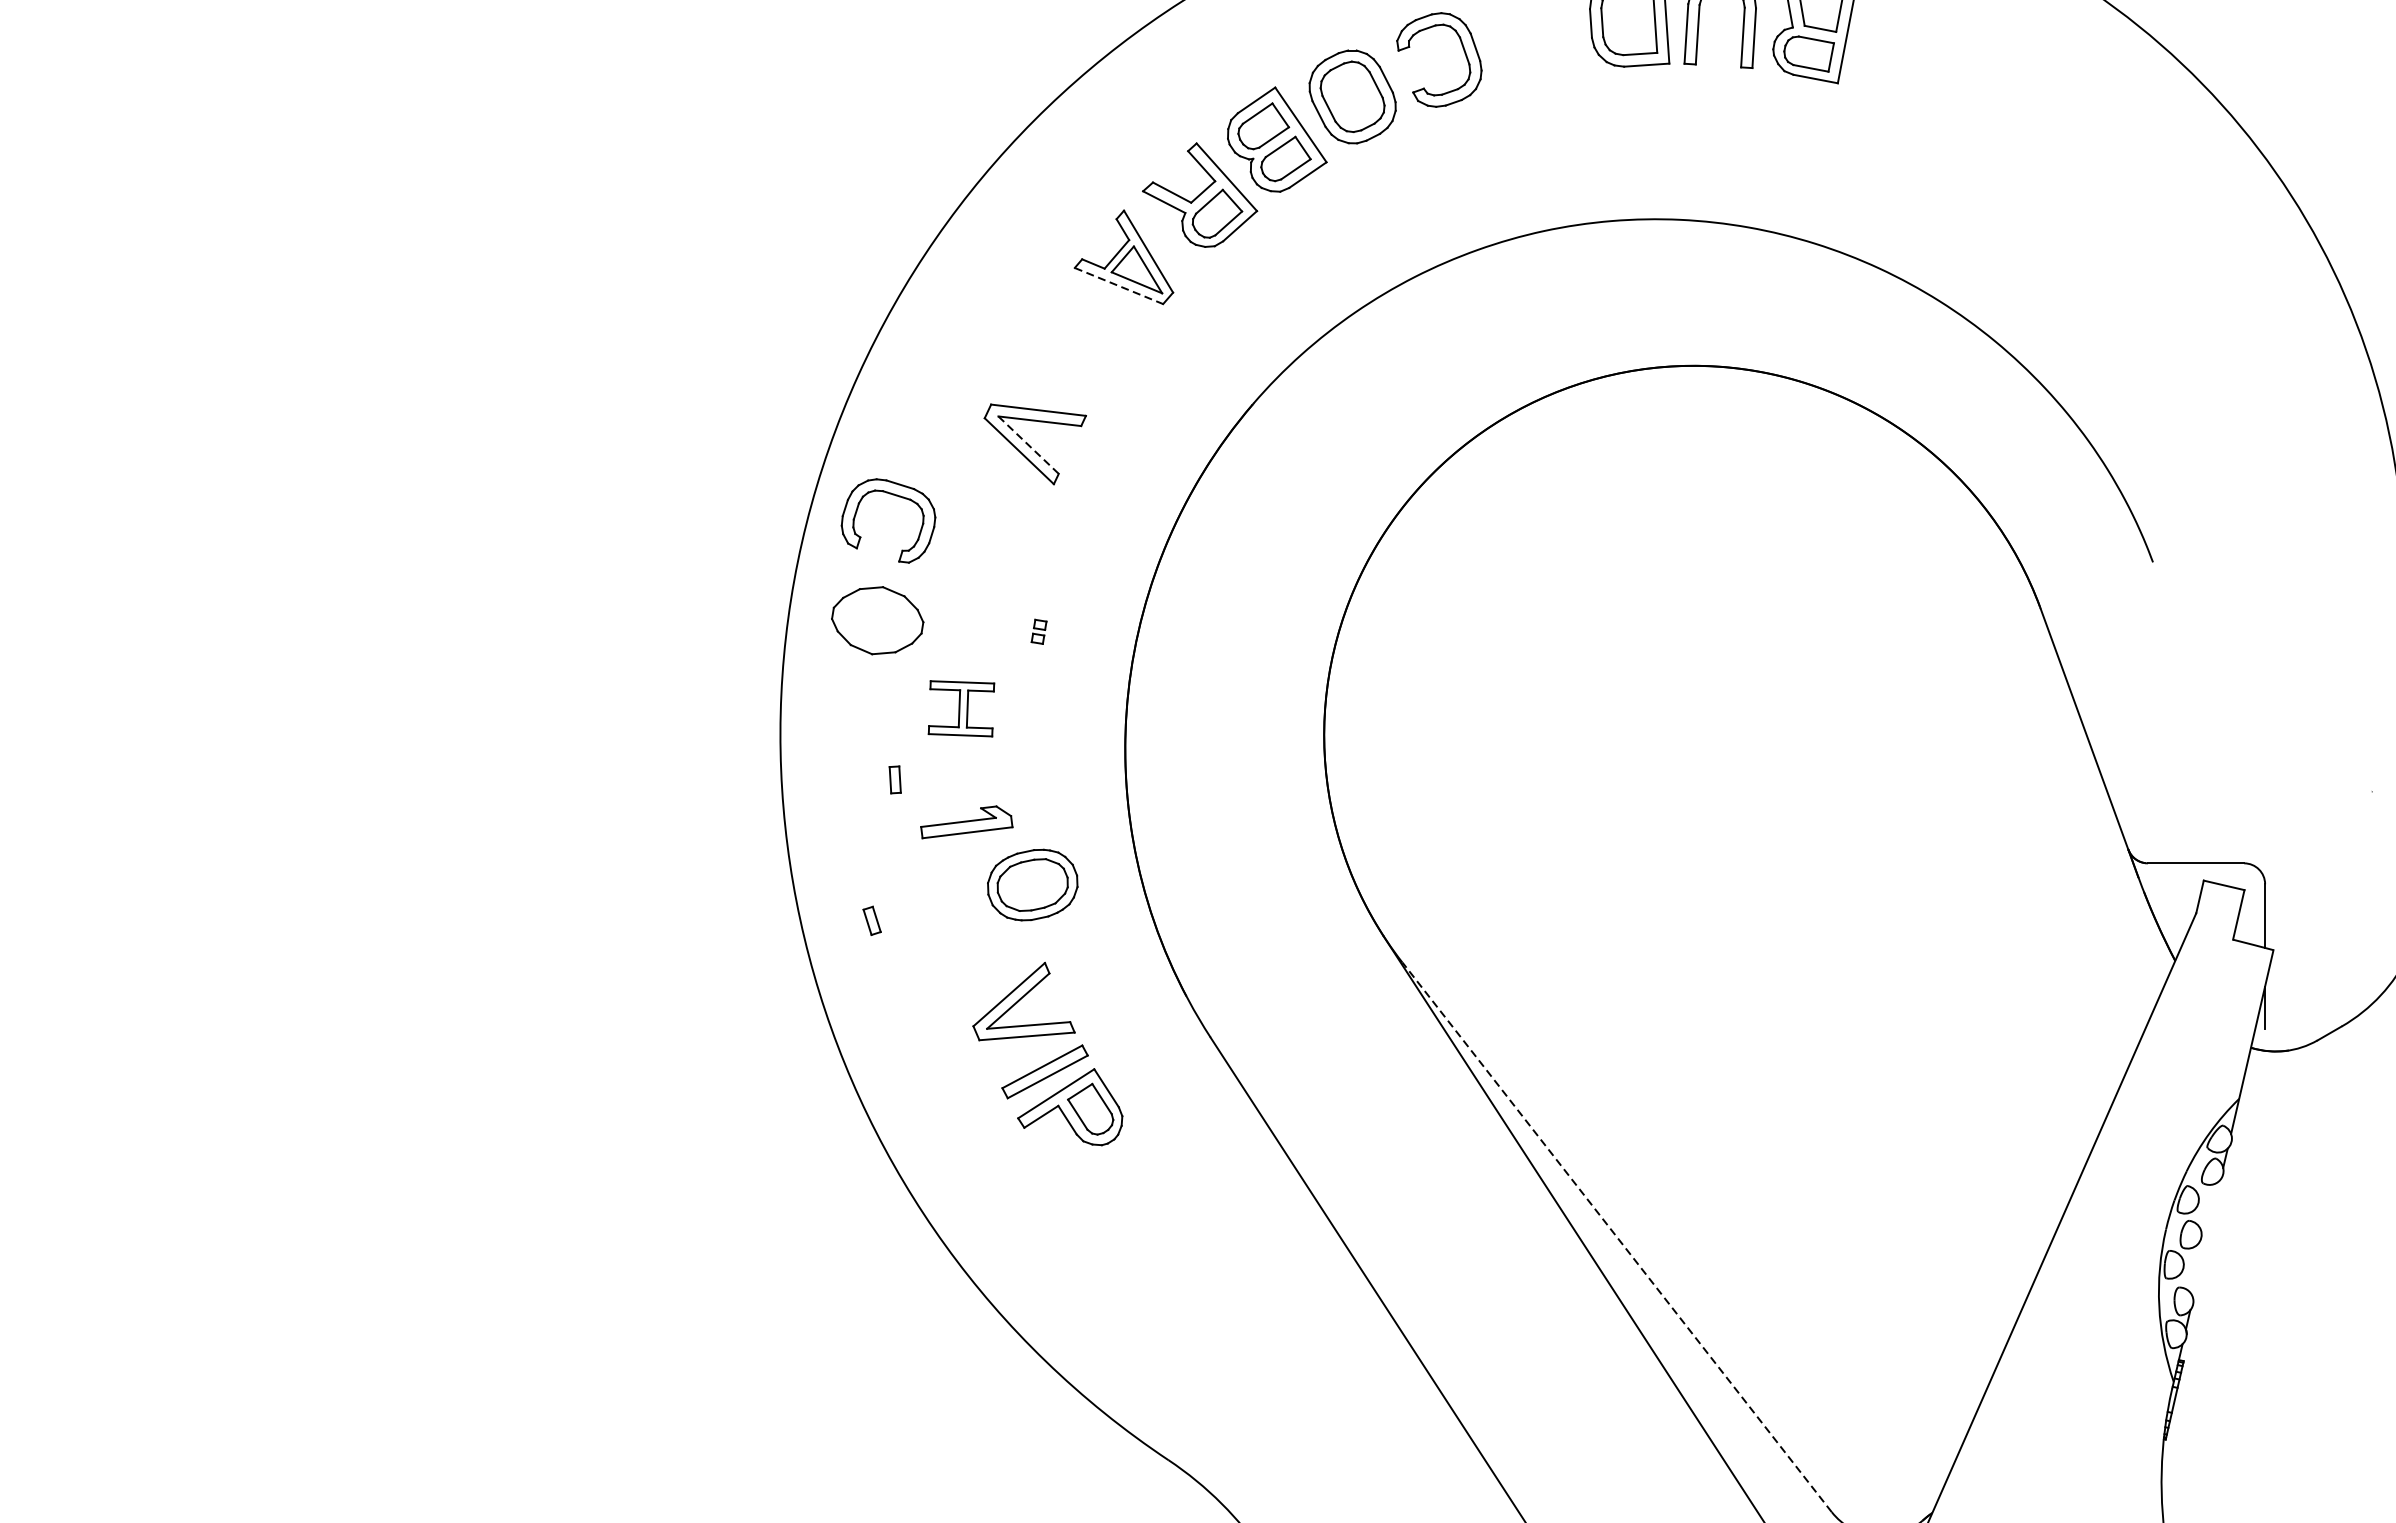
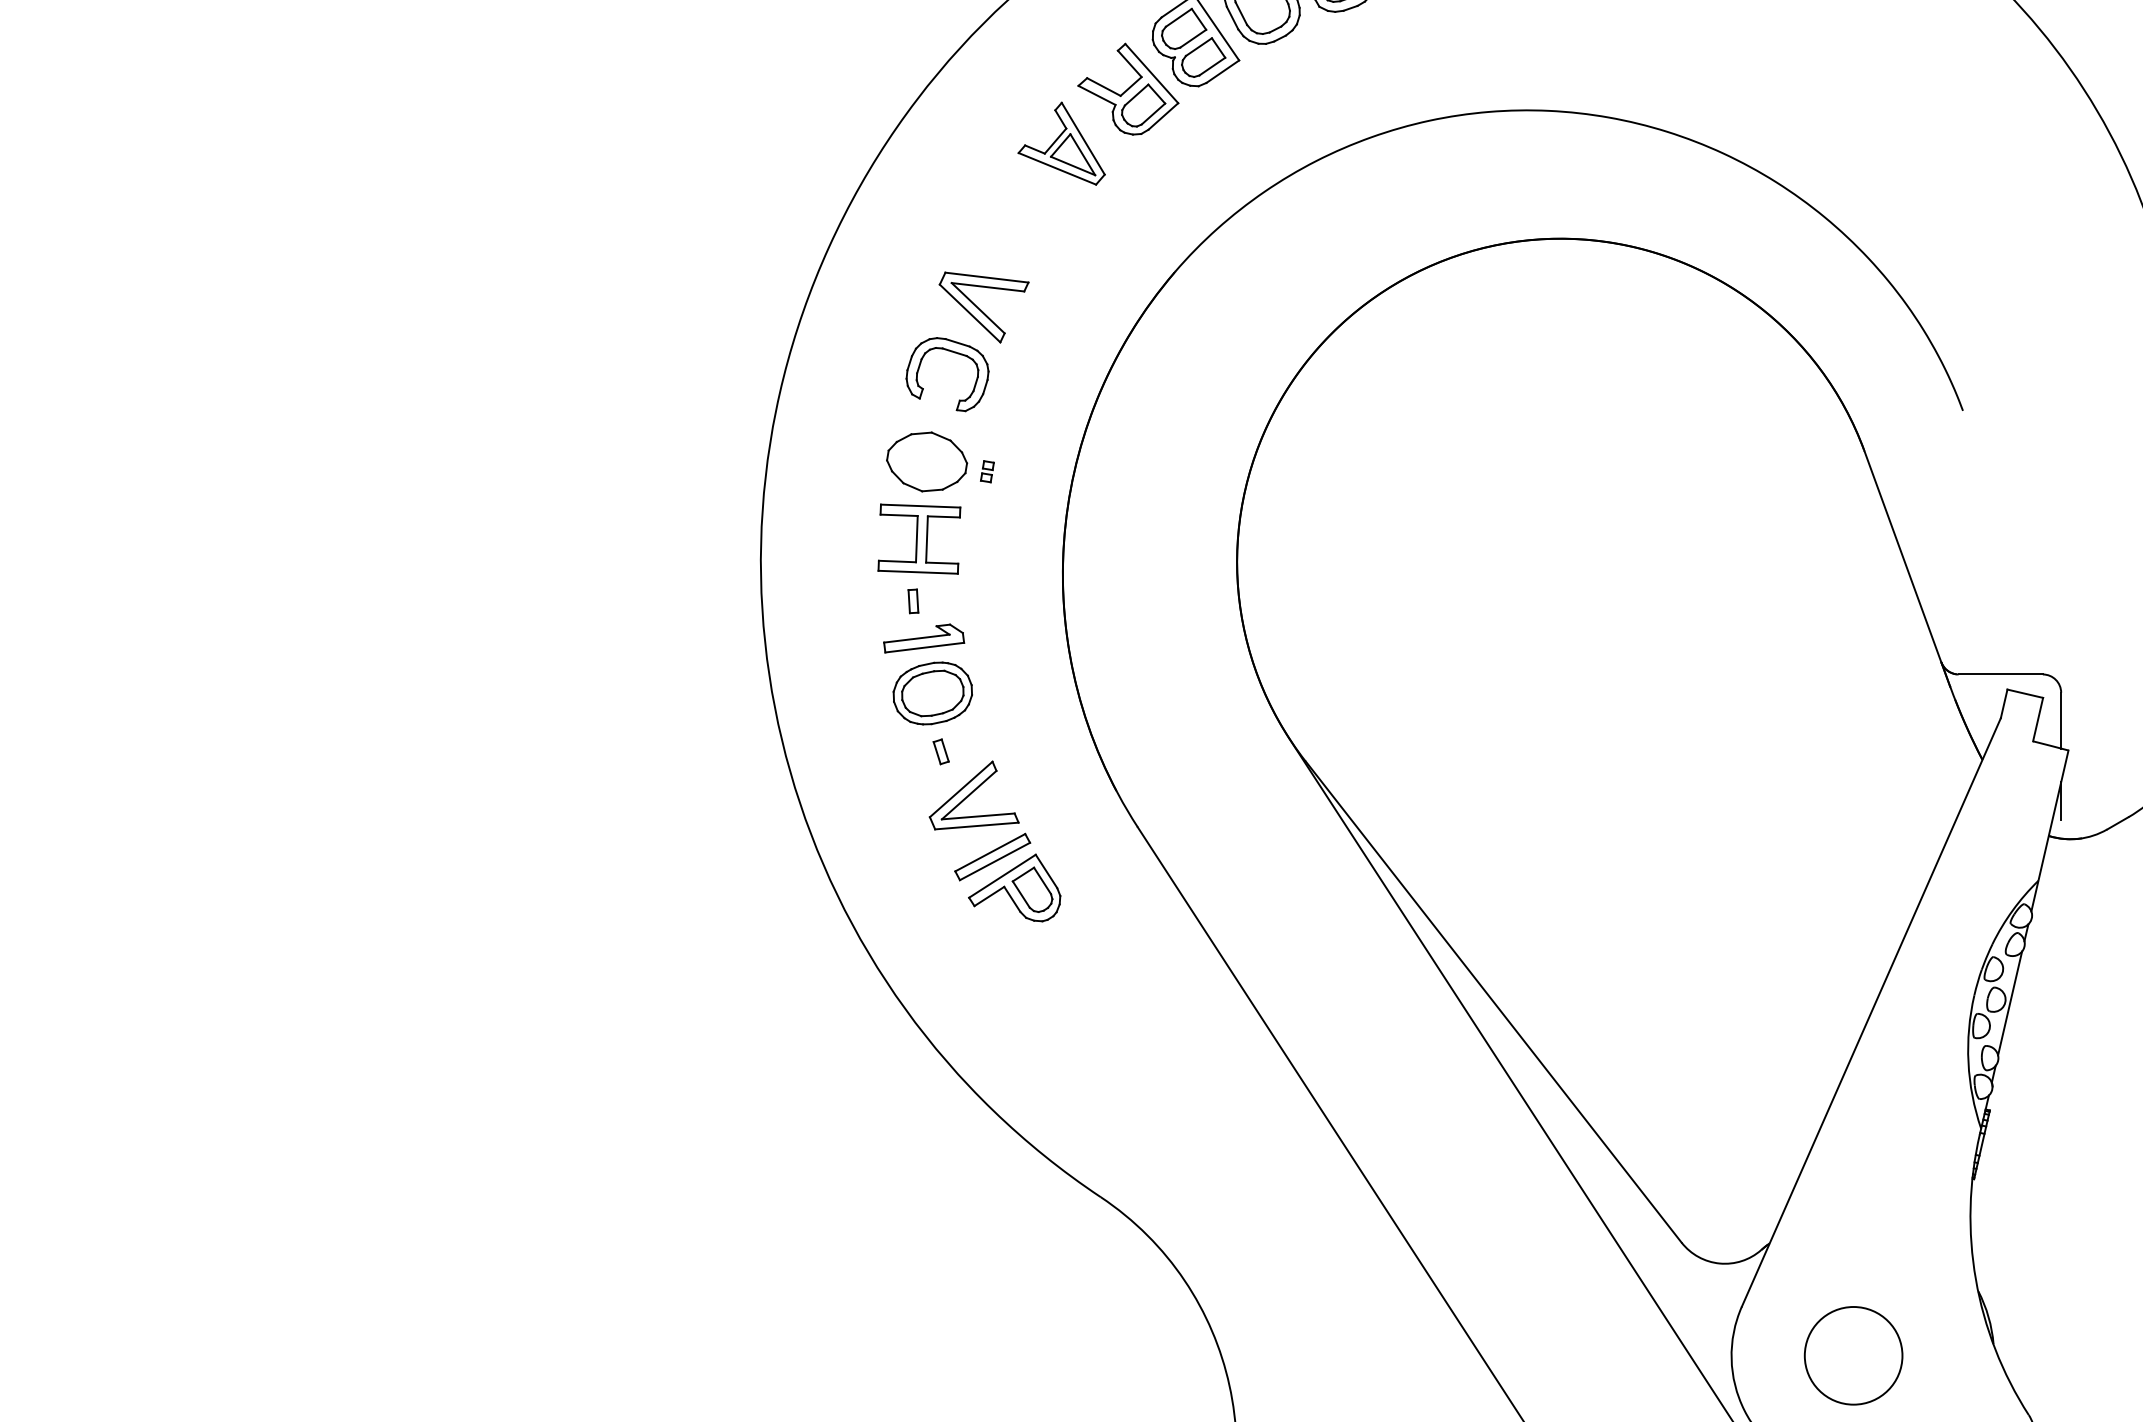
line: (1119, 285) -> (1057, 168), dashed -> solid
line: (1027, 444) -> (977, 307), dashed -> solid
part: (896, 496) -> (954, 353), moved
part: (878, 620) -> (927, 461), moved
part: (961, 708) -> (919, 538), size x1.43
part: (895, 780) -> (913, 601), moved
part: (1032, 885) -> (932, 693), moved
part: (871, 920) -> (940, 751), moved
line: (1616, 1236) -> (1493, 1001), dashed -> solid
line: (2207, 1239) -> (2010, 1003), added

